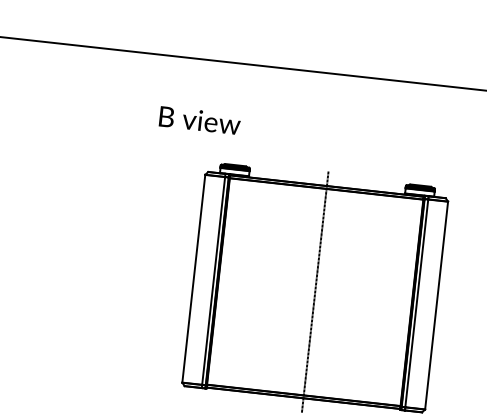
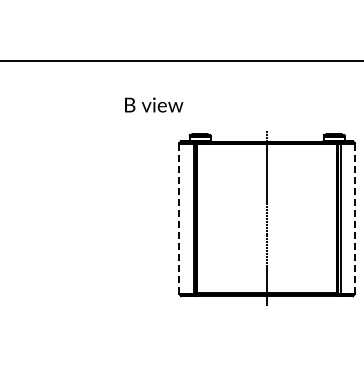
text: (200, 119) -> (154, 104), moved
line: (194, 279) -> (179, 219), solid -> dashed
line: (435, 305) -> (354, 218), solid -> dashed

